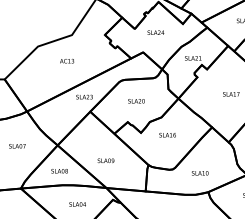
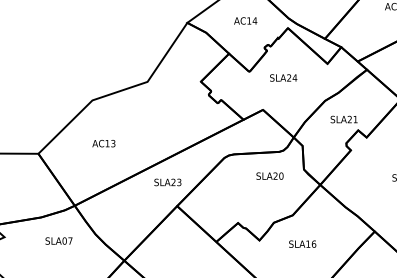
text: (67, 61) -> (104, 144), moved
text: (136, 101) -> (270, 176), moved
text: (17, 146) -> (59, 241), moved

